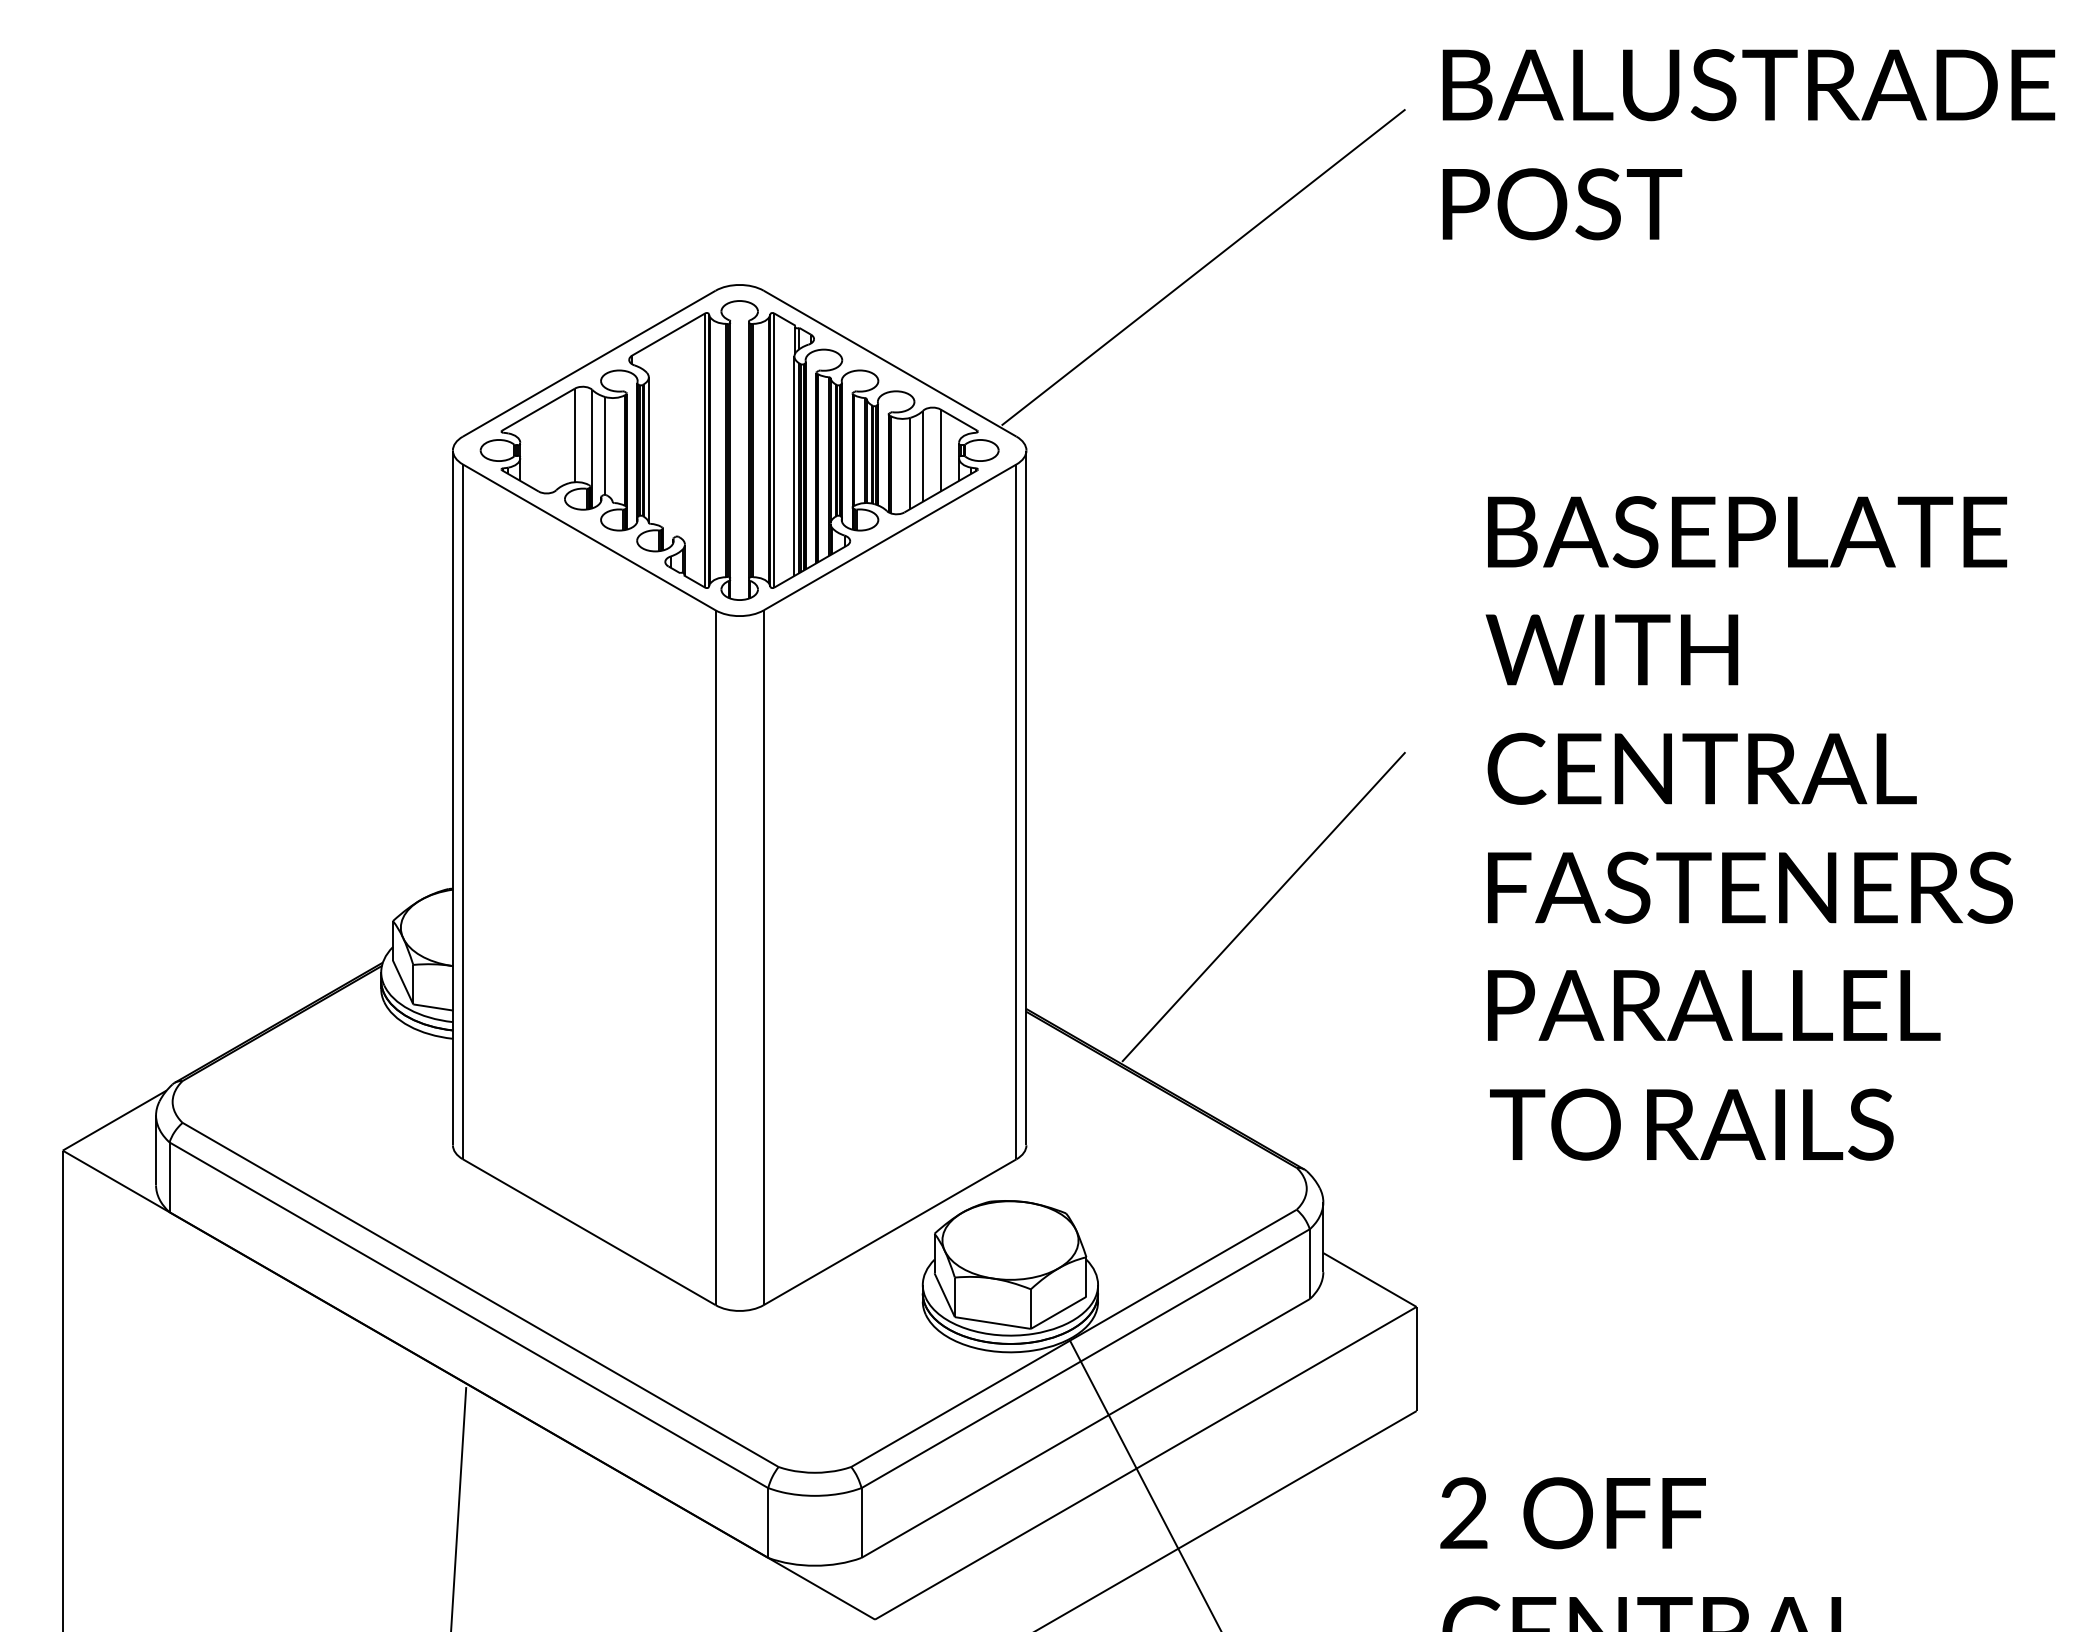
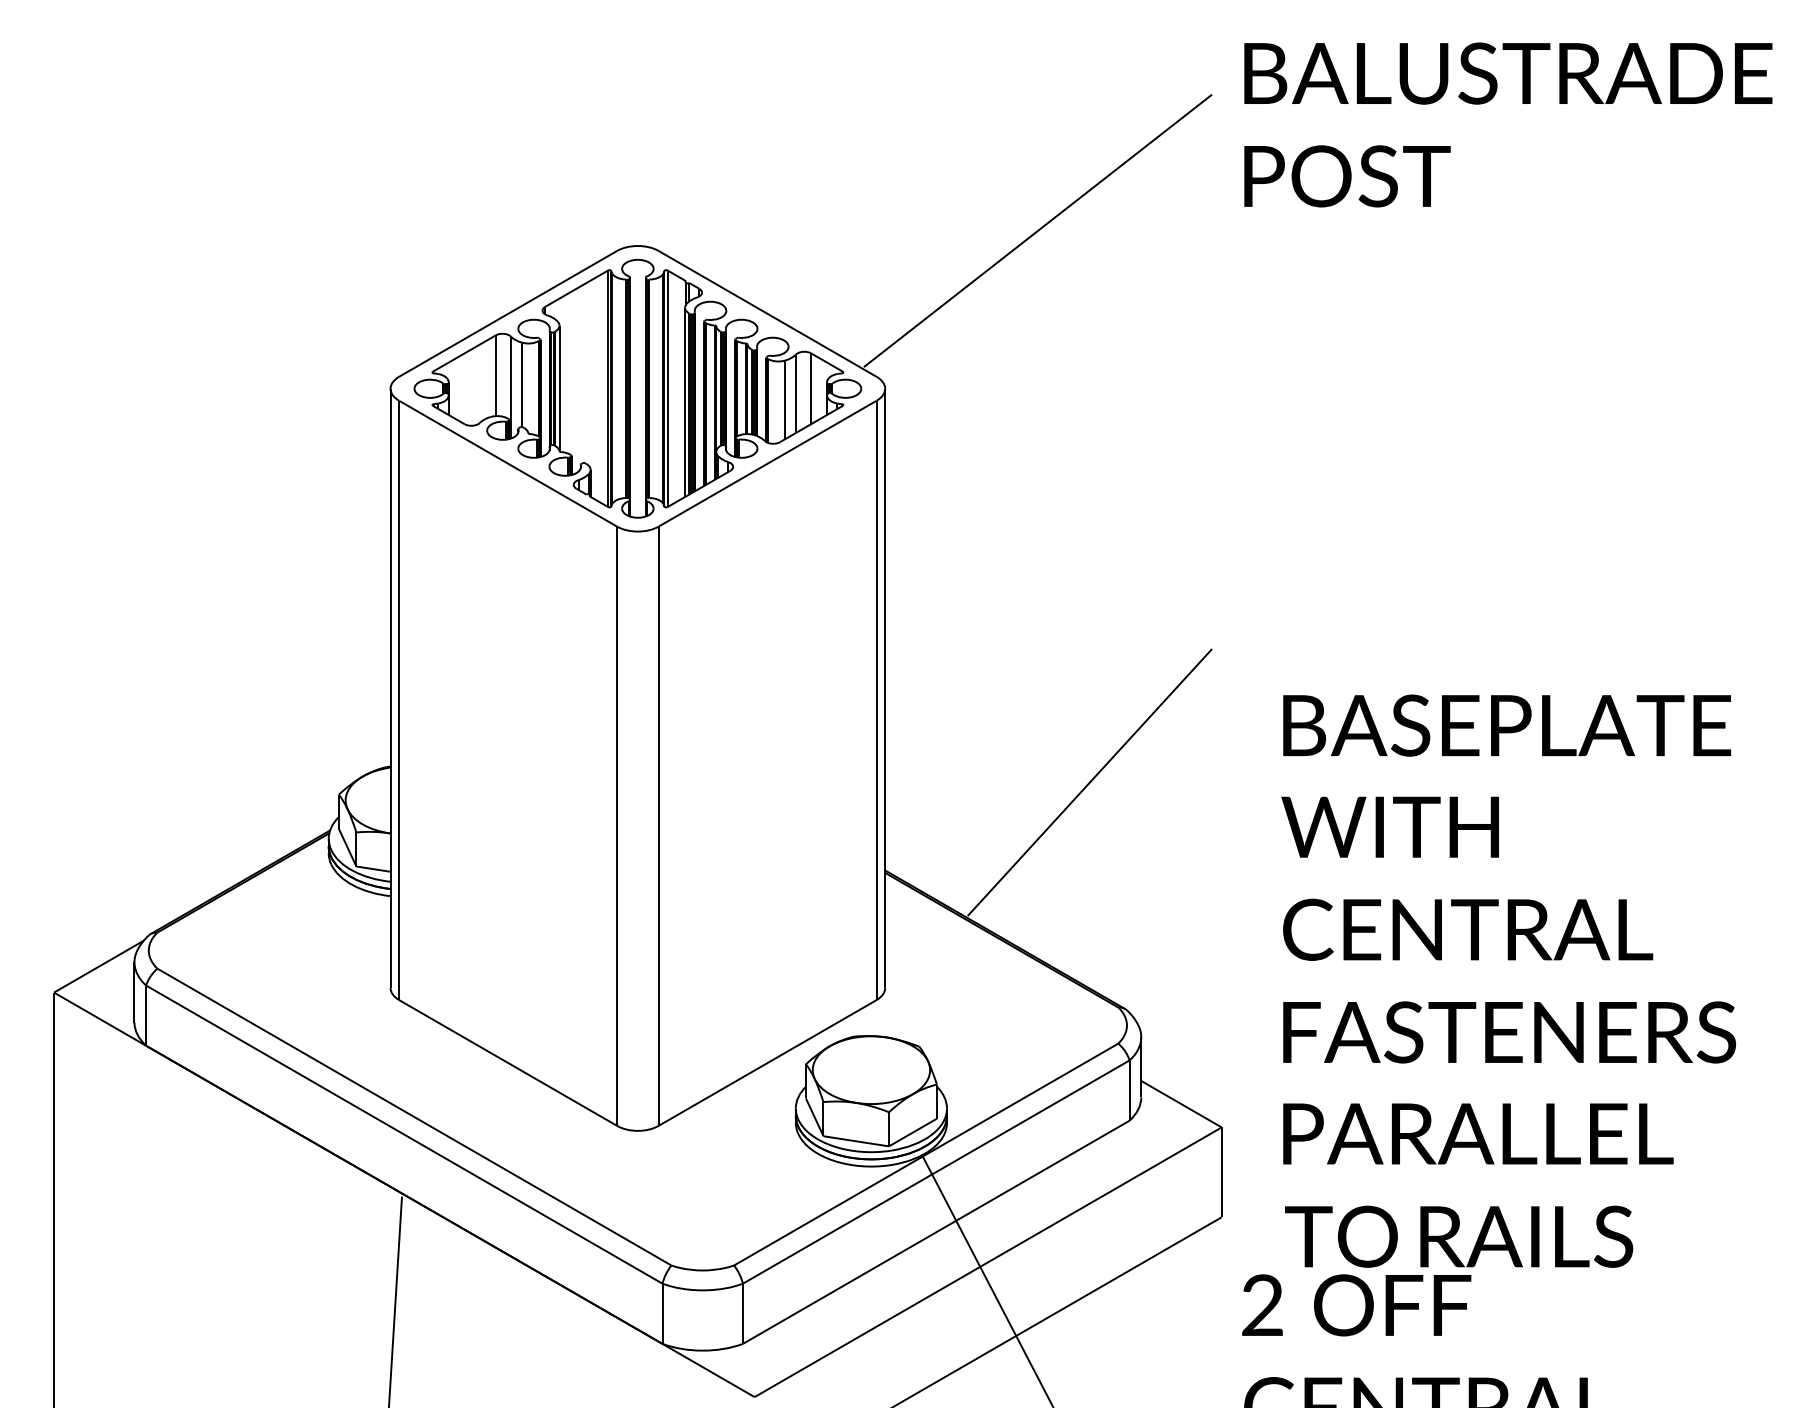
text: (1748, 828) -> (1507, 981), moved

